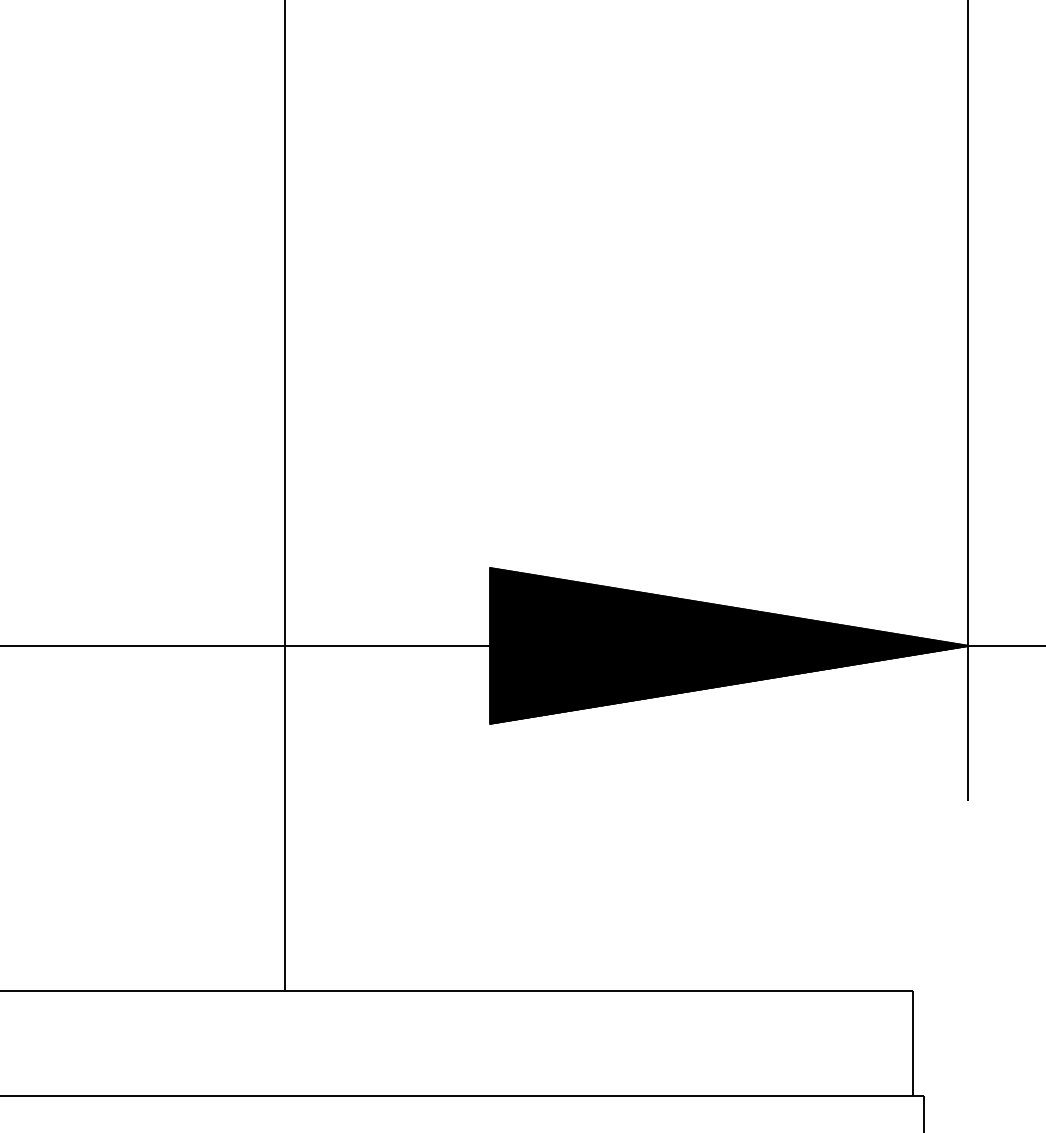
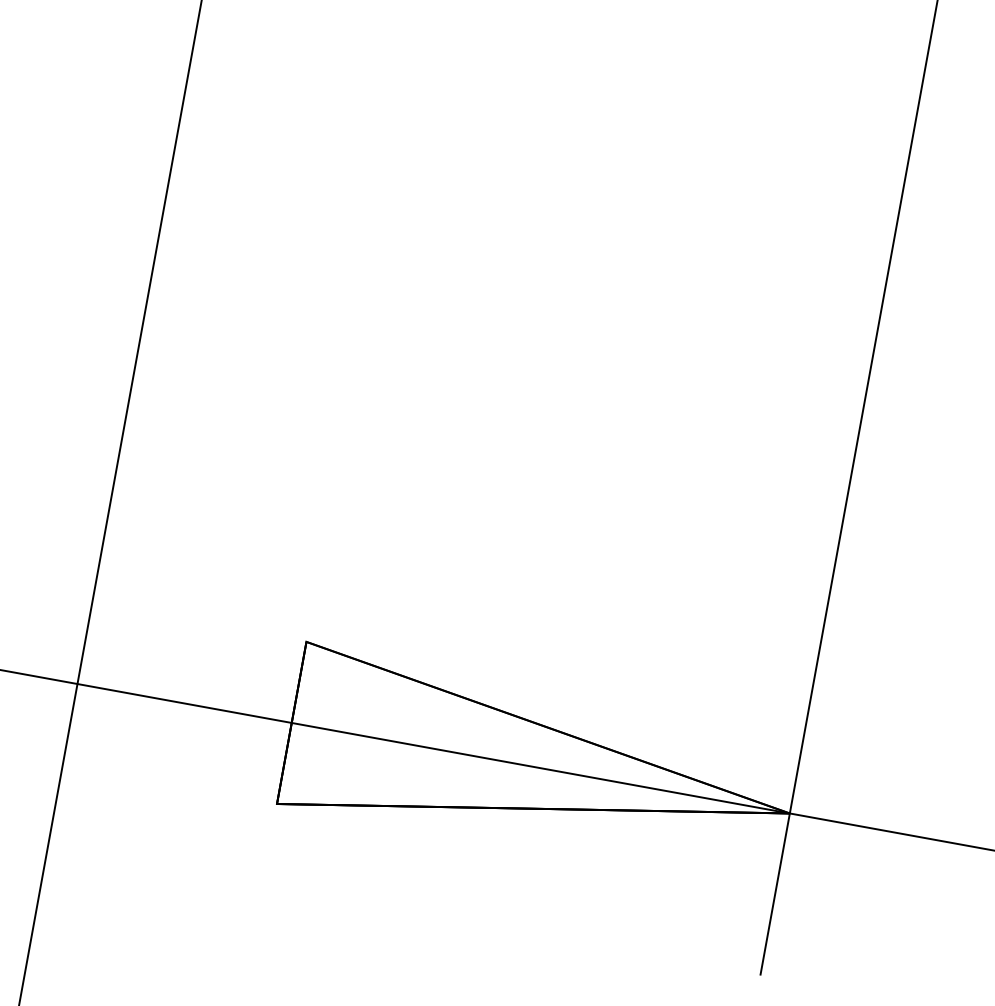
fill: (729, 645) -> (541, 767), removed

